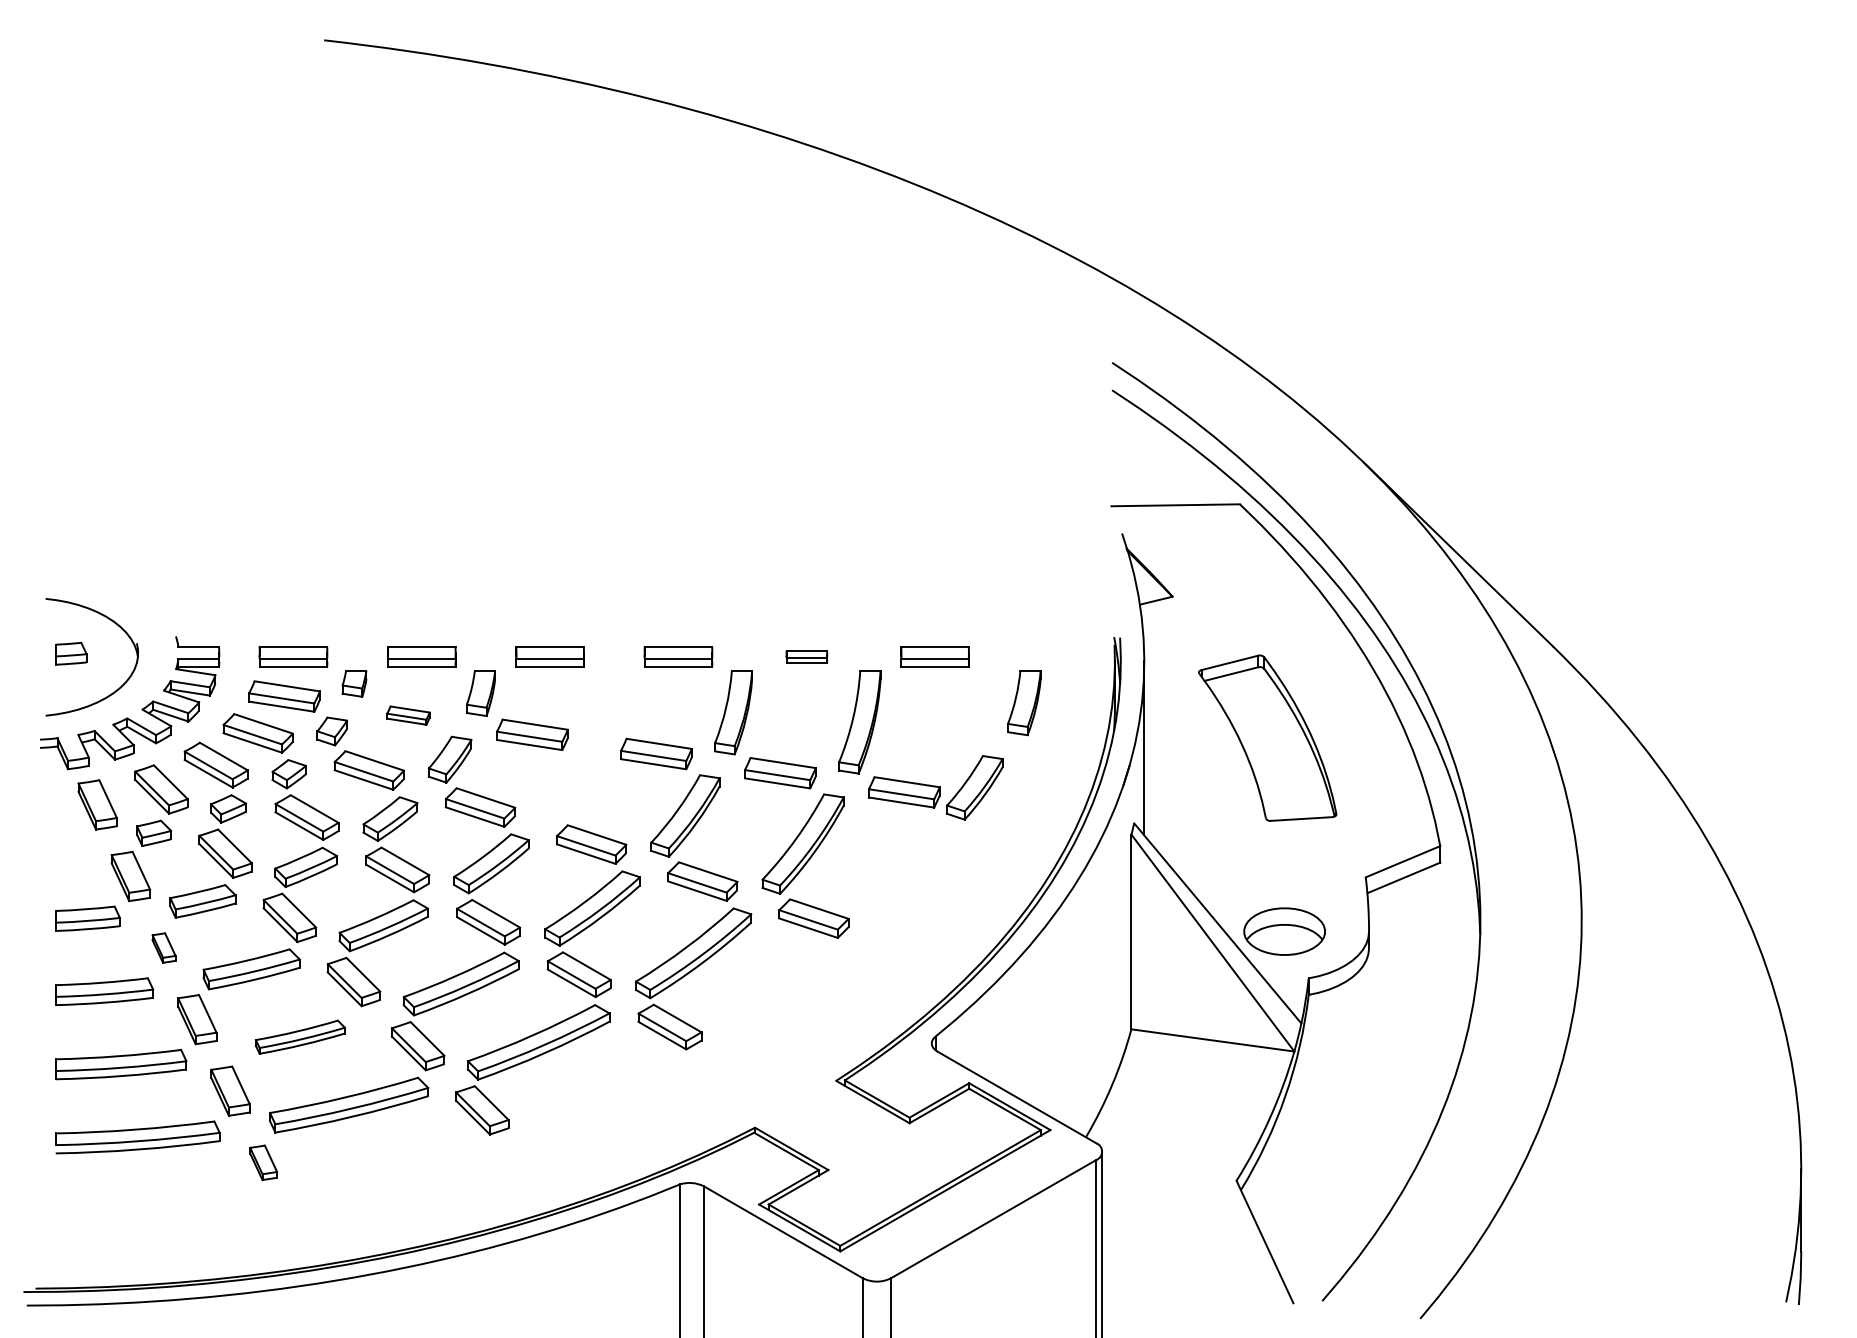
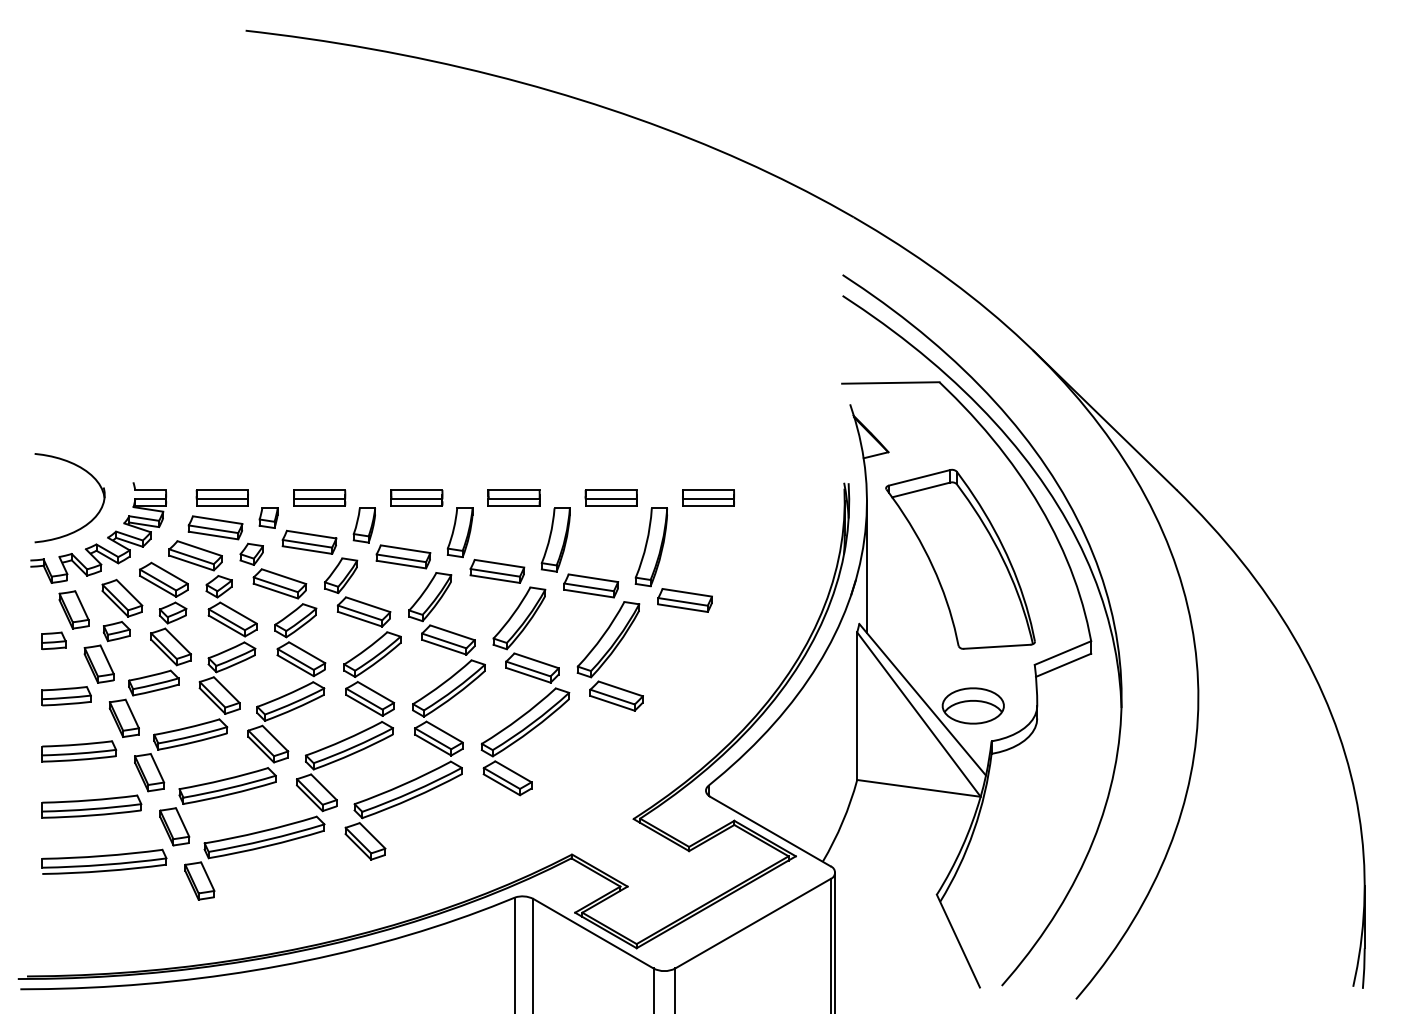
part: (71, 653) -> (54, 640), moved
part: (806, 656) -> (611, 497), size x1.67
part: (1024, 703) -> (460, 533), moved
part: (408, 715) -> (309, 542), size x1.67
part: (1267, 738) -> (960, 559), size x1.43
part: (974, 787) -> (430, 596), moved
part: (163, 947) -> (123, 717), size x1.67
part: (300, 1036) -> (227, 785), size x1.43
part: (263, 1162) -> (199, 880), size x1.43

